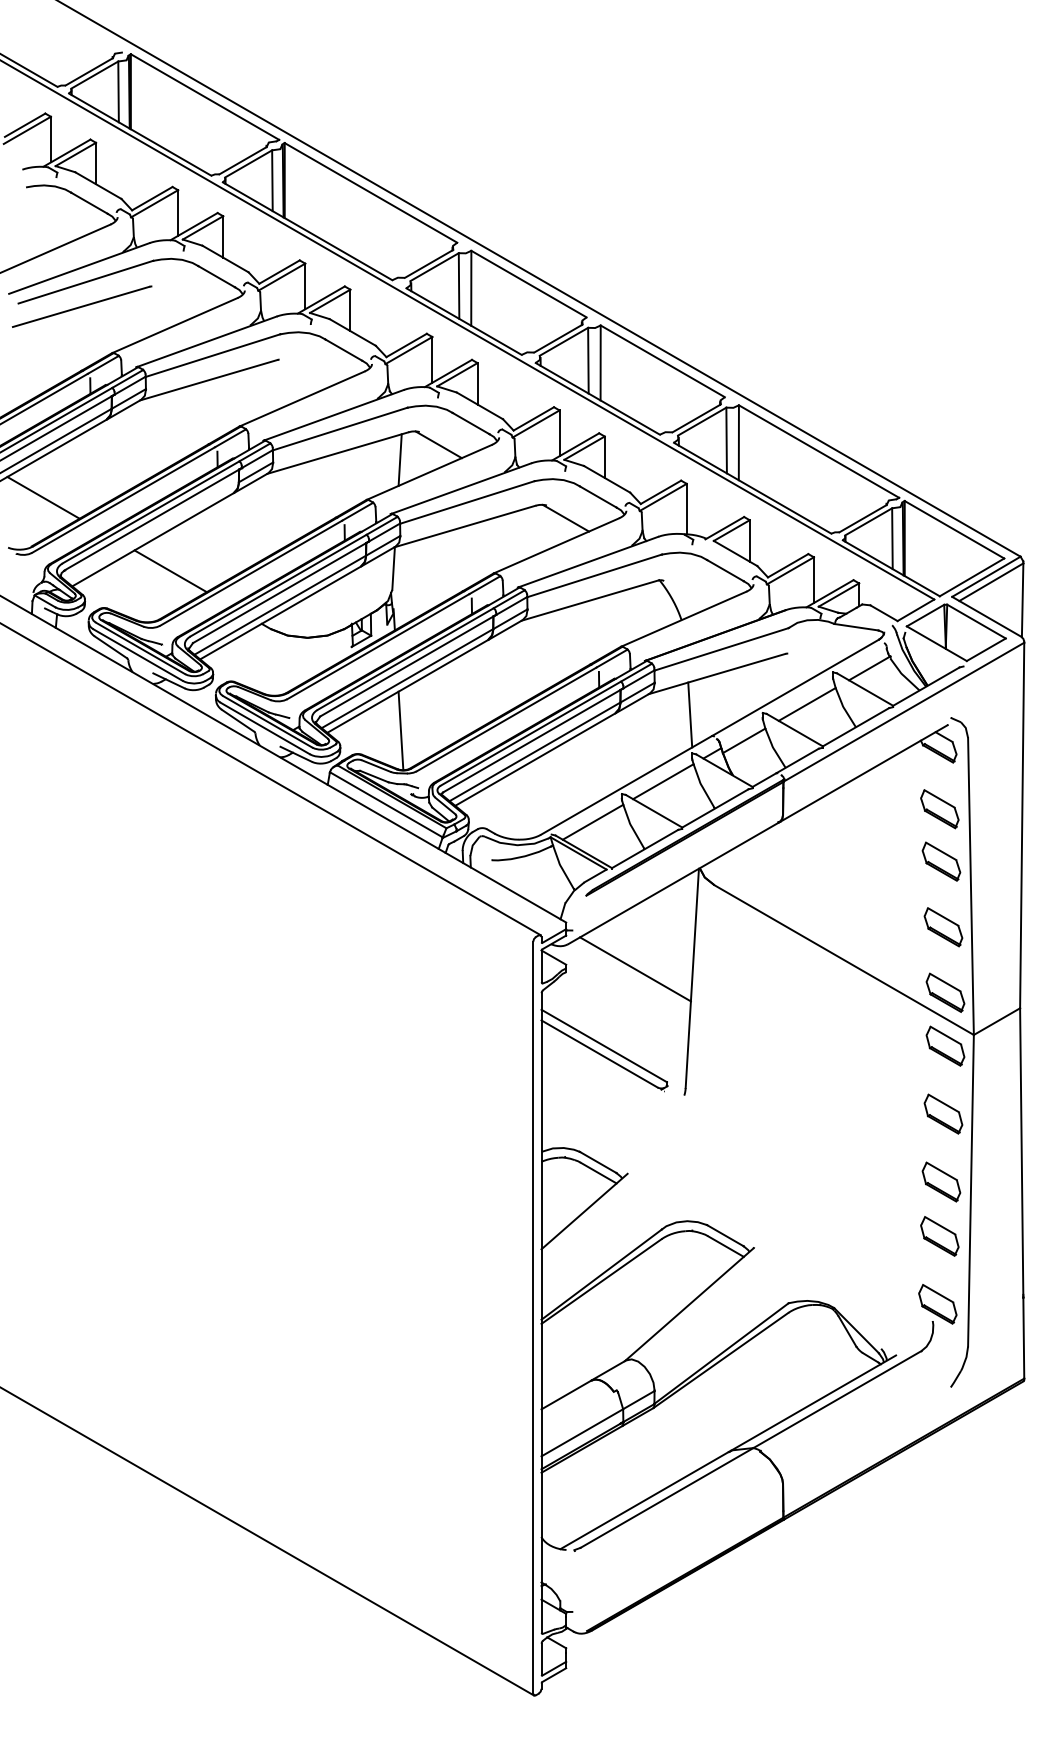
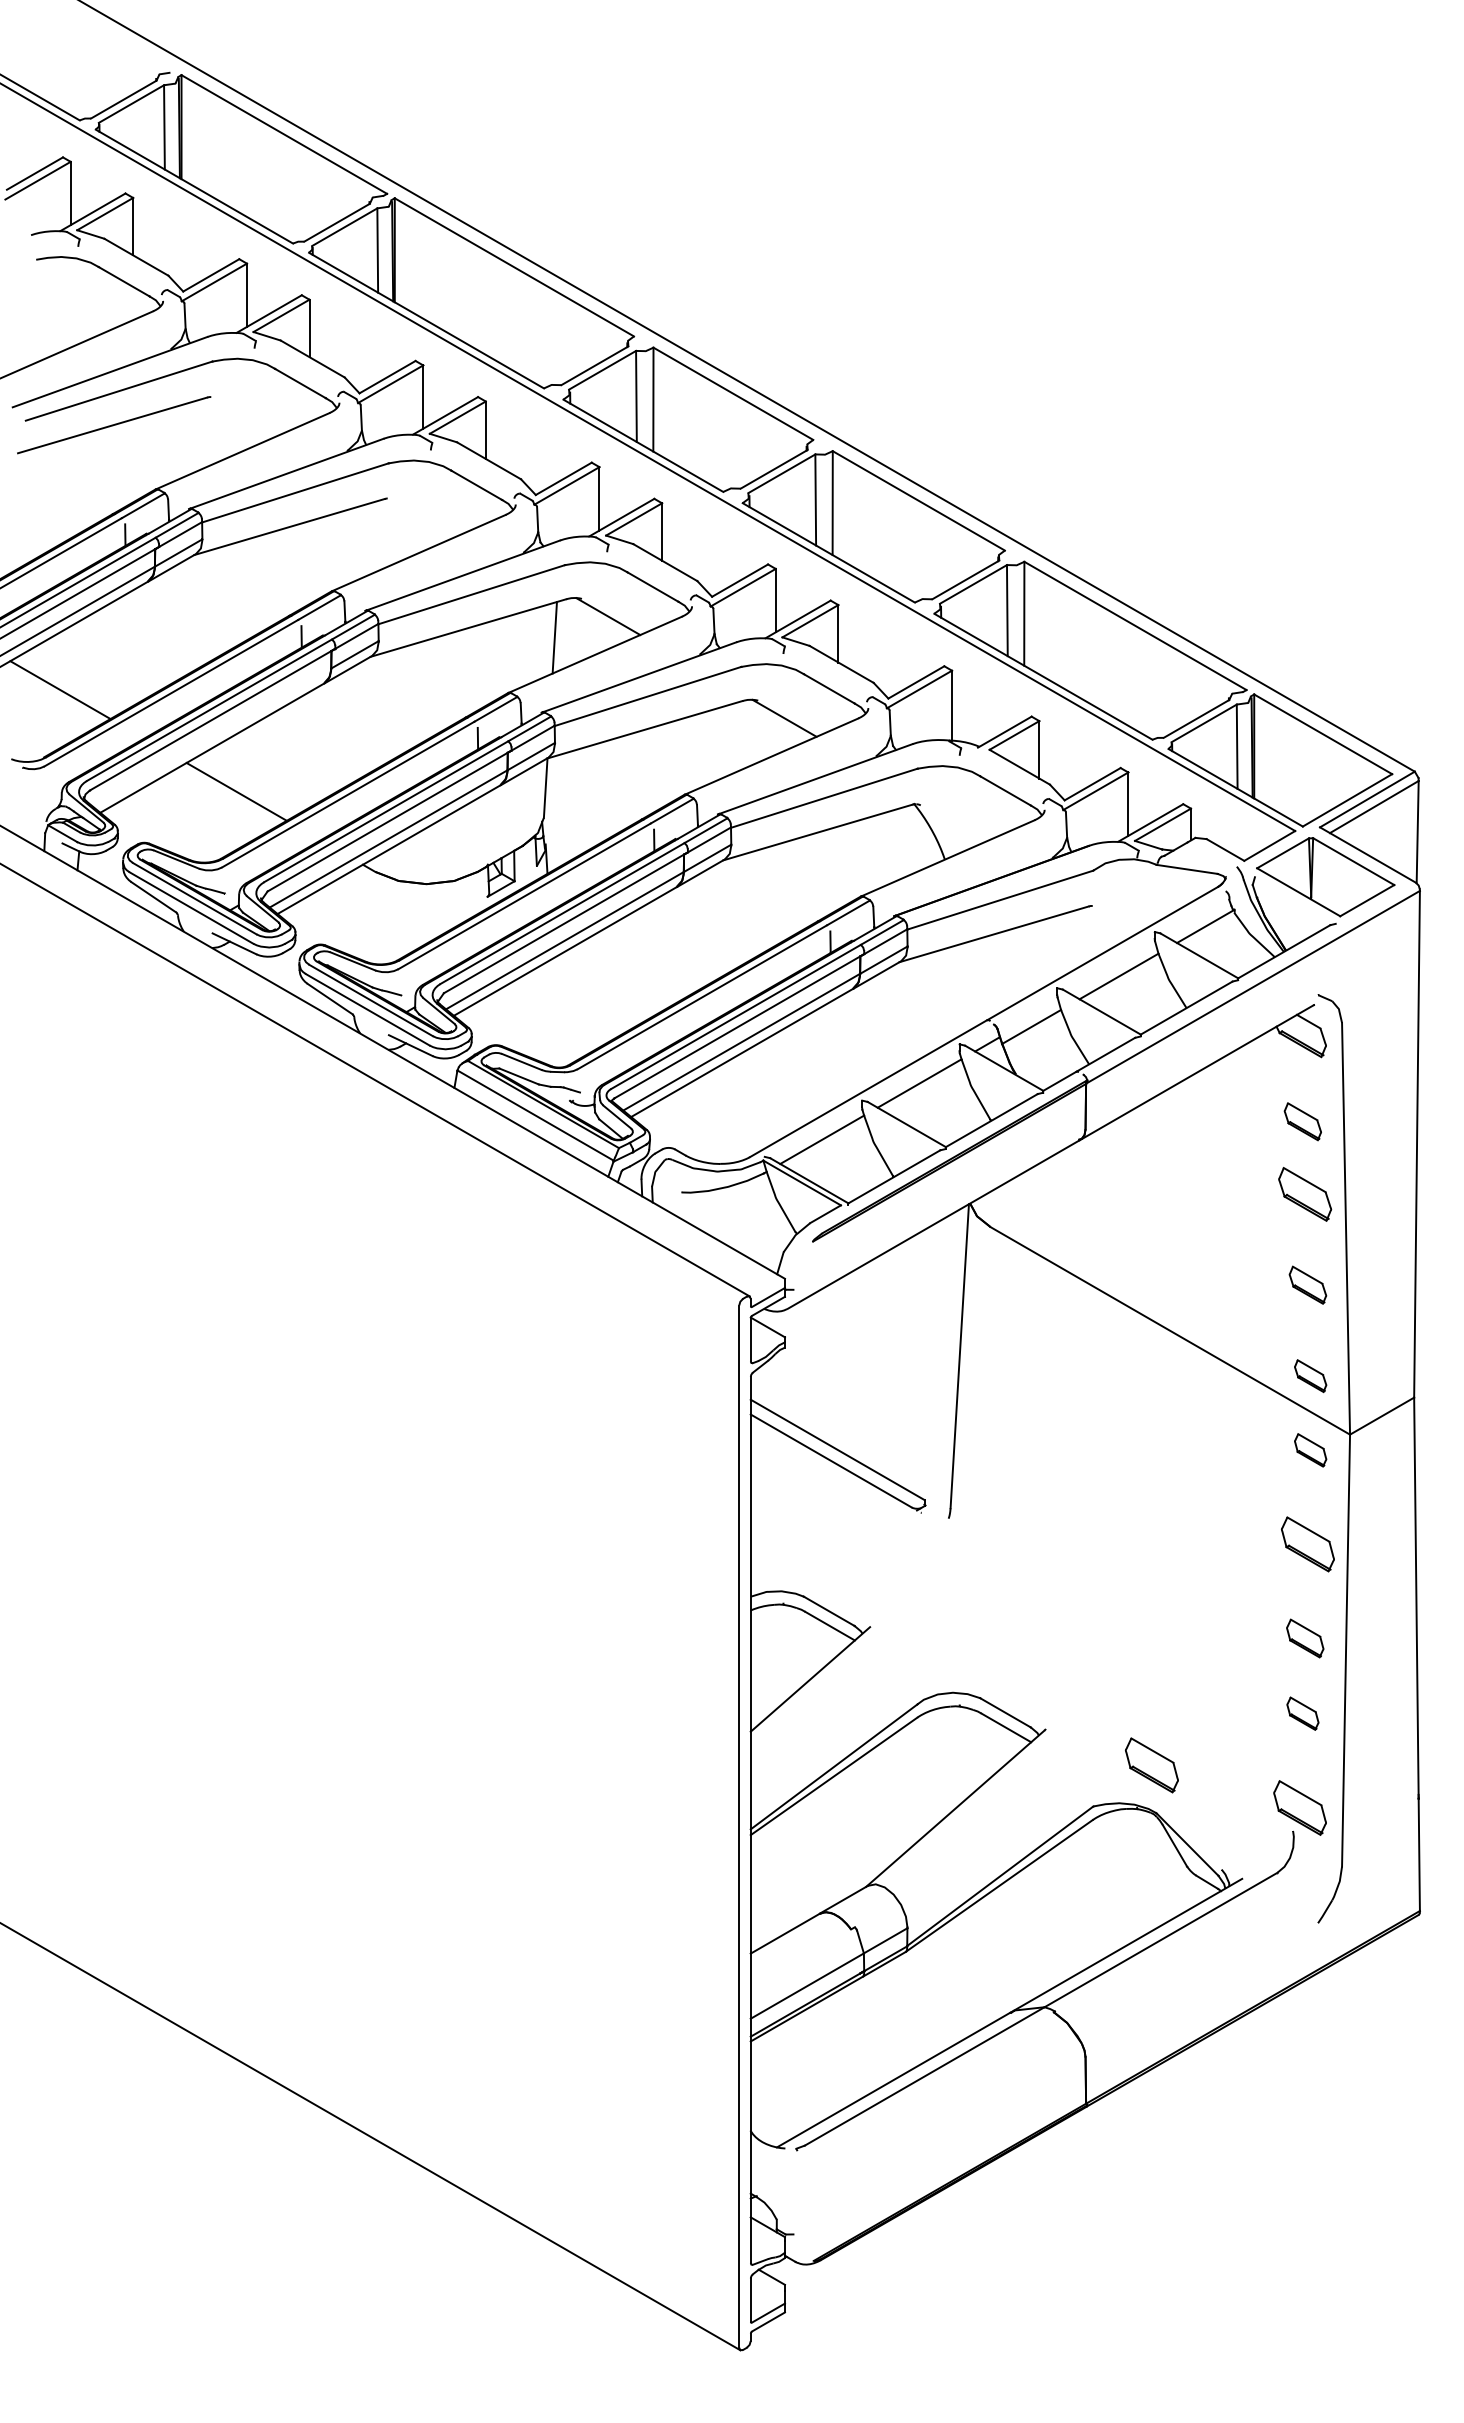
line: (689, 715) -> (956, 991), removed
line: (400, 730) -> (555, 1012), removed
part: (939, 809) -> (1302, 1121), size x0.7
part: (943, 926) -> (1307, 1284), size x0.7
line: (635, 969) -> (880, 1343), removed
part: (945, 992) -> (1310, 1375), size x0.6
part: (945, 1046) -> (1310, 1450), size x0.6
part: (941, 1182) -> (1305, 1638), size x0.7
part: (939, 1236) -> (1302, 1713), size x0.6
part: (830, 1273) -> (1151, 1765), added

